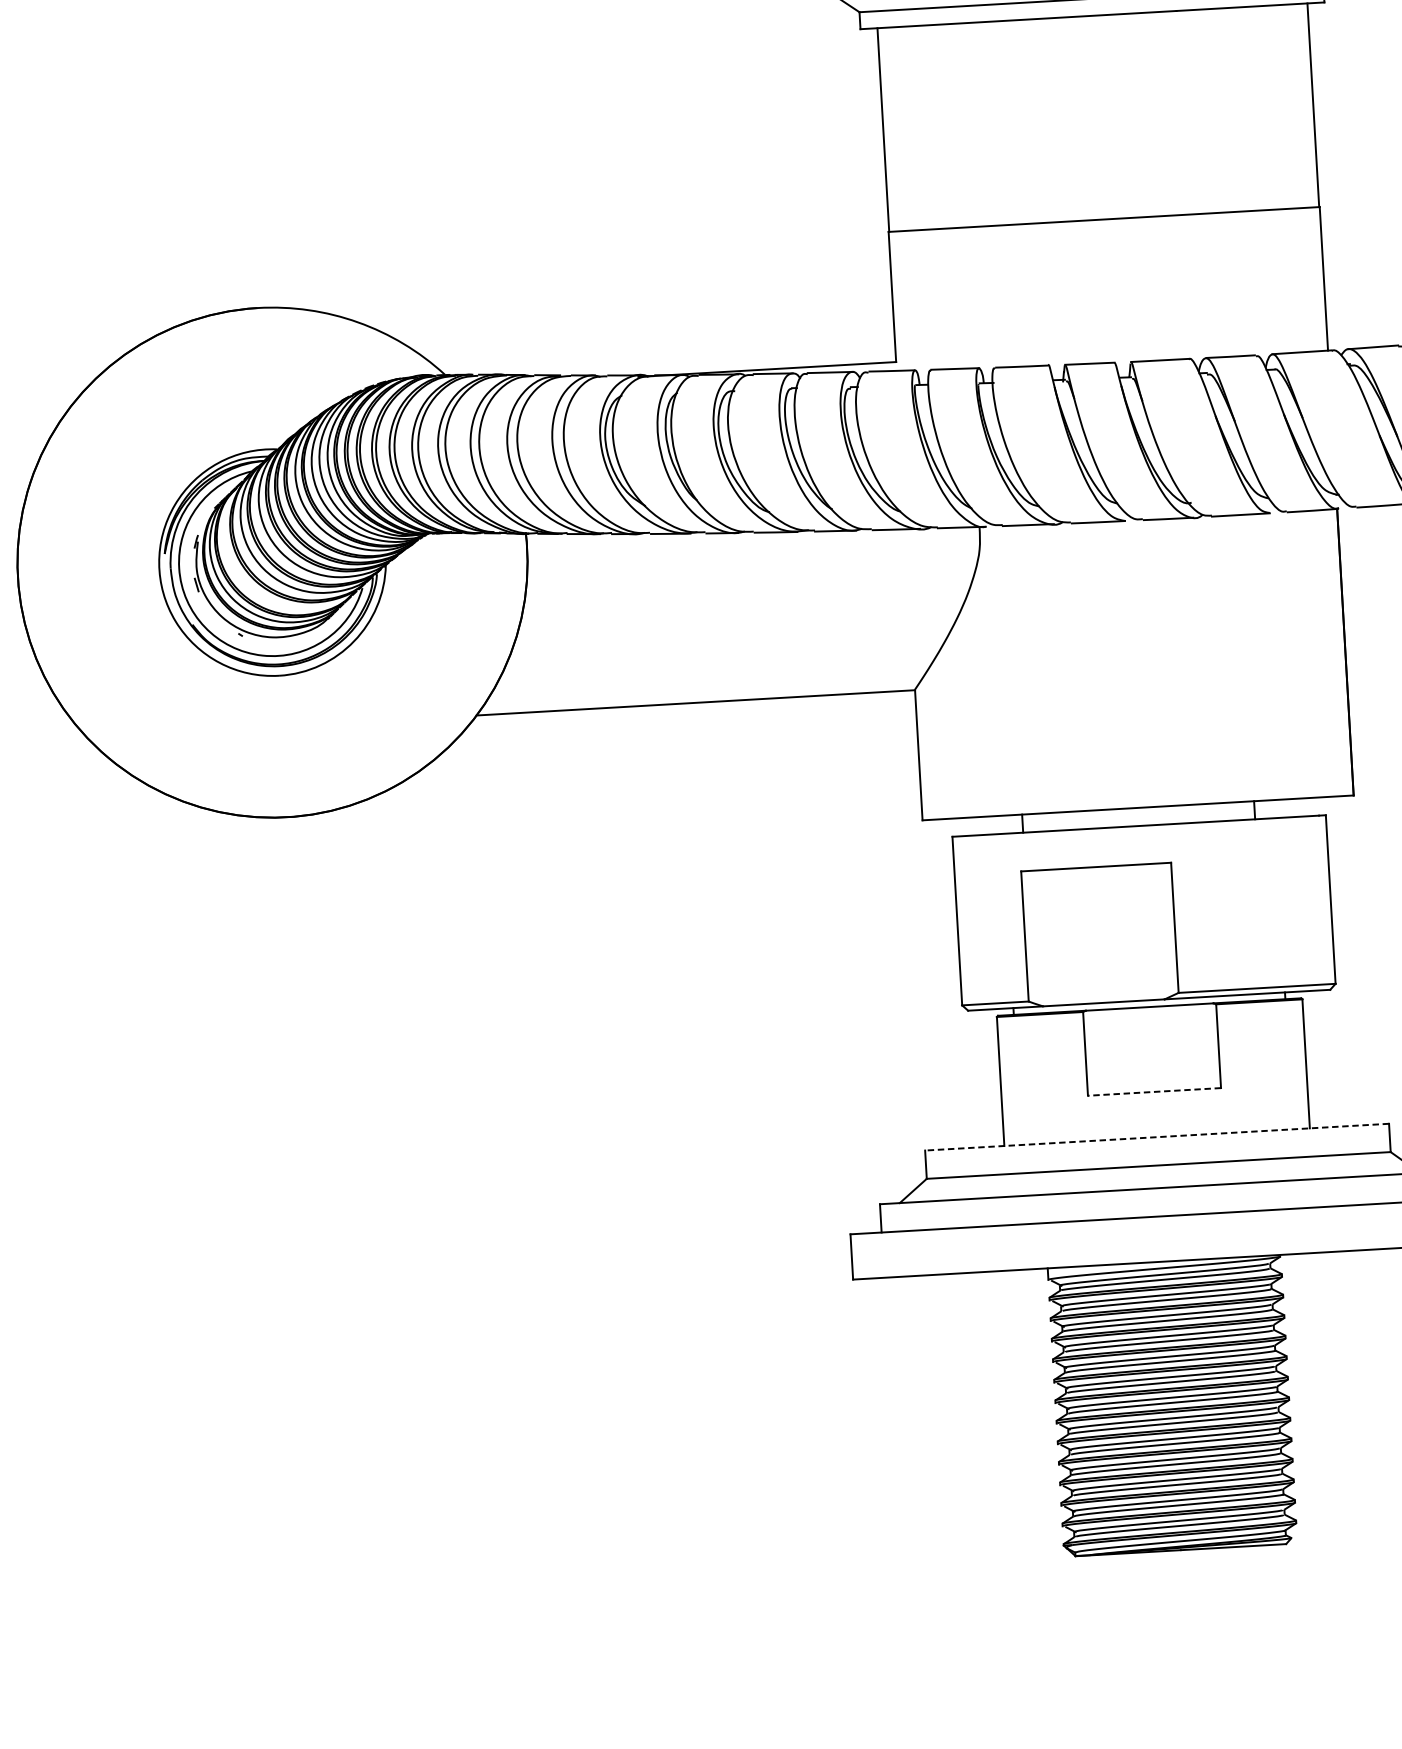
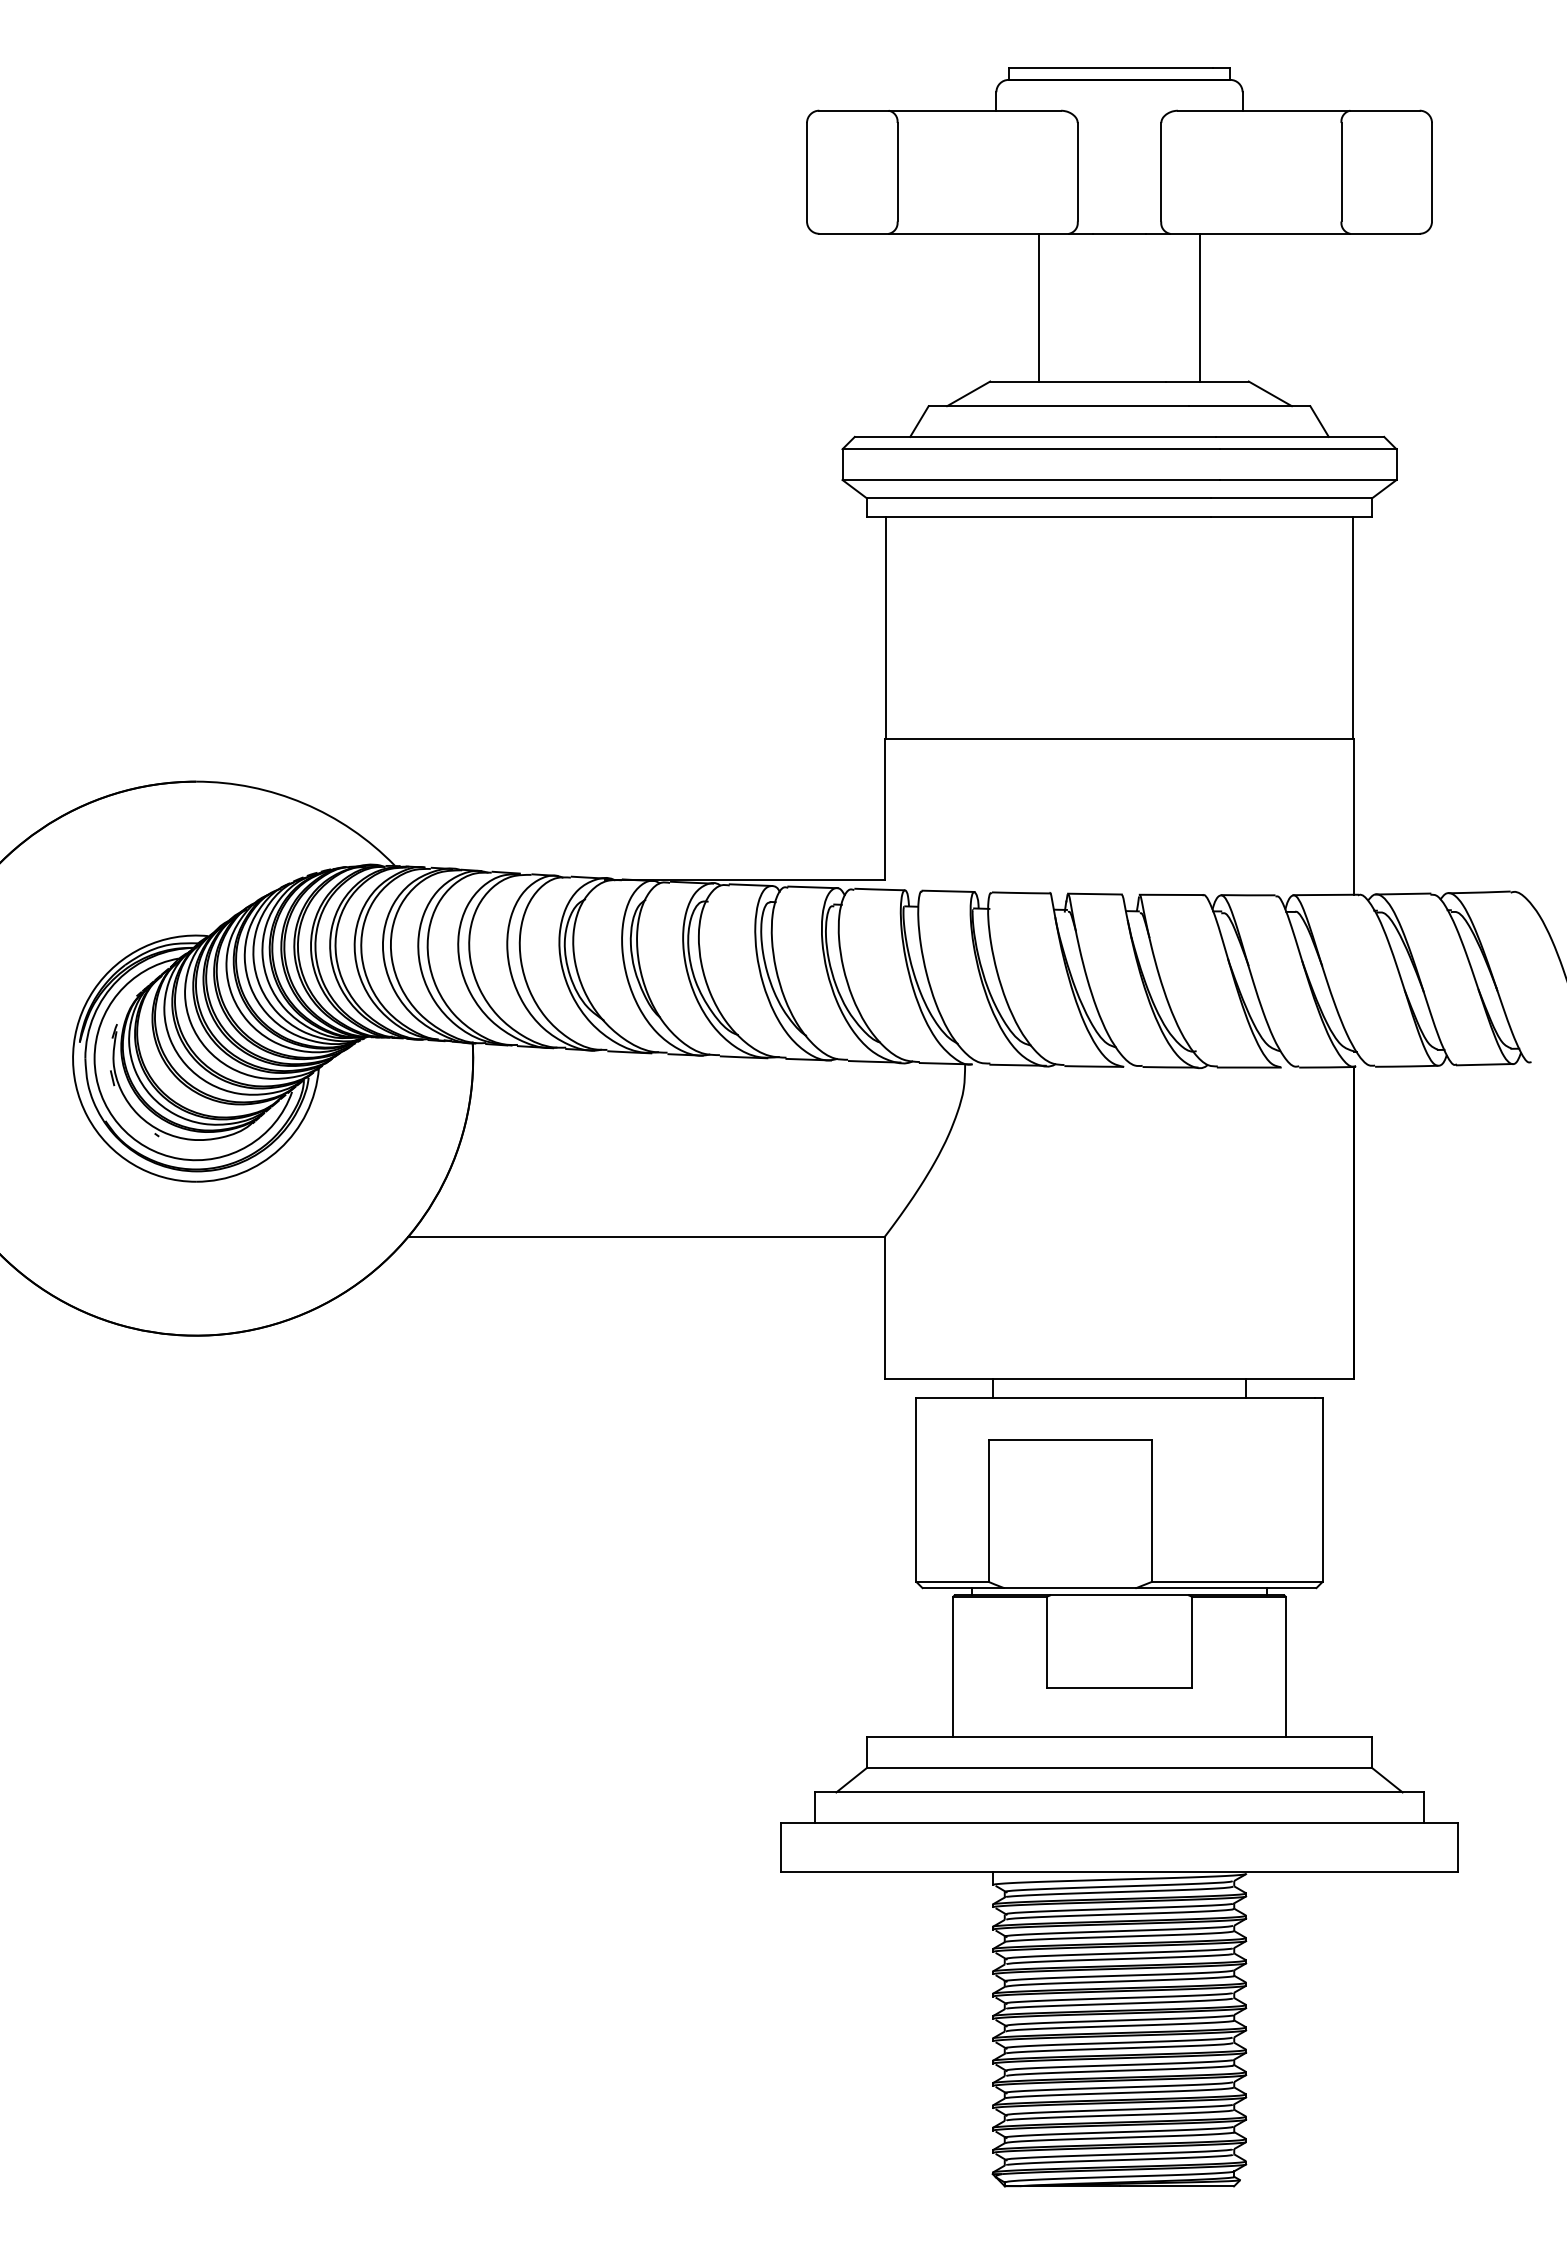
line: (1154, 1091) -> (1119, 1687), dashed -> solid
line: (1157, 1137) -> (1119, 1737), dashed -> solid

